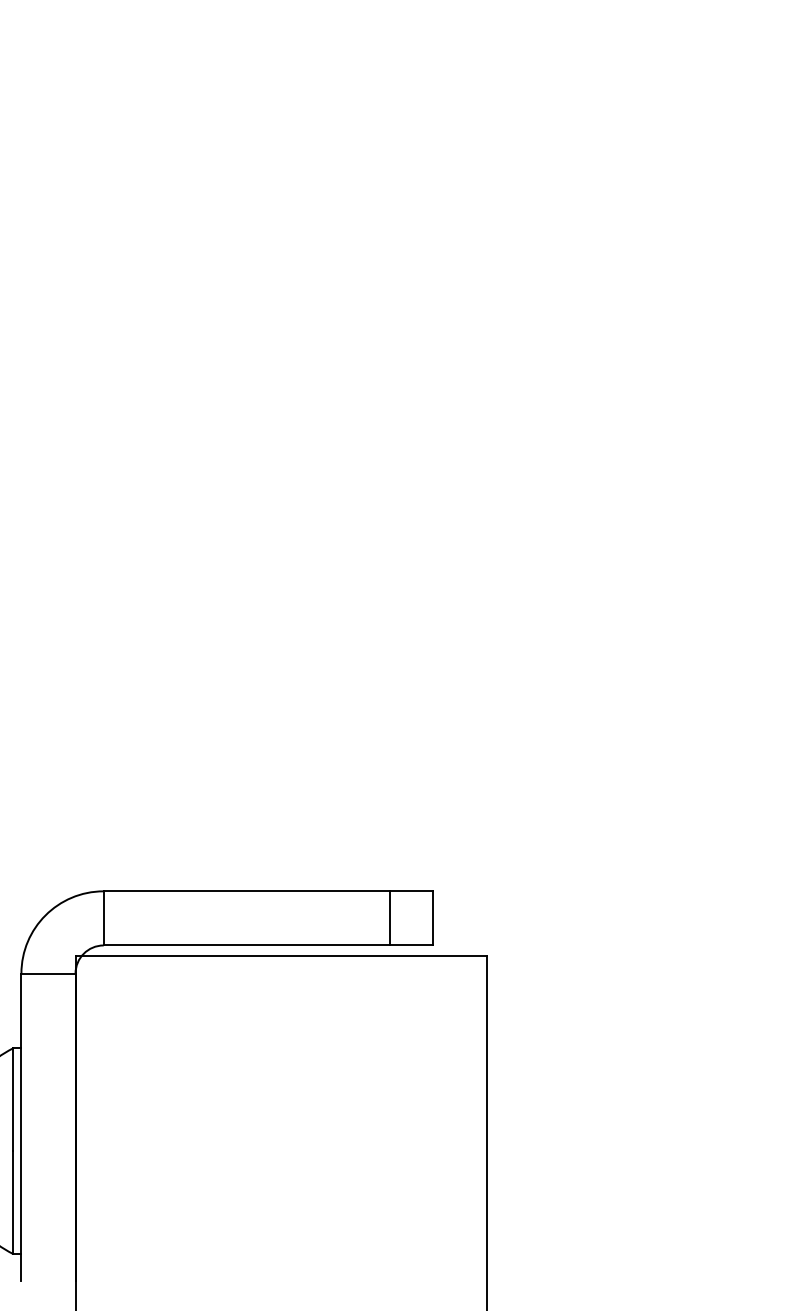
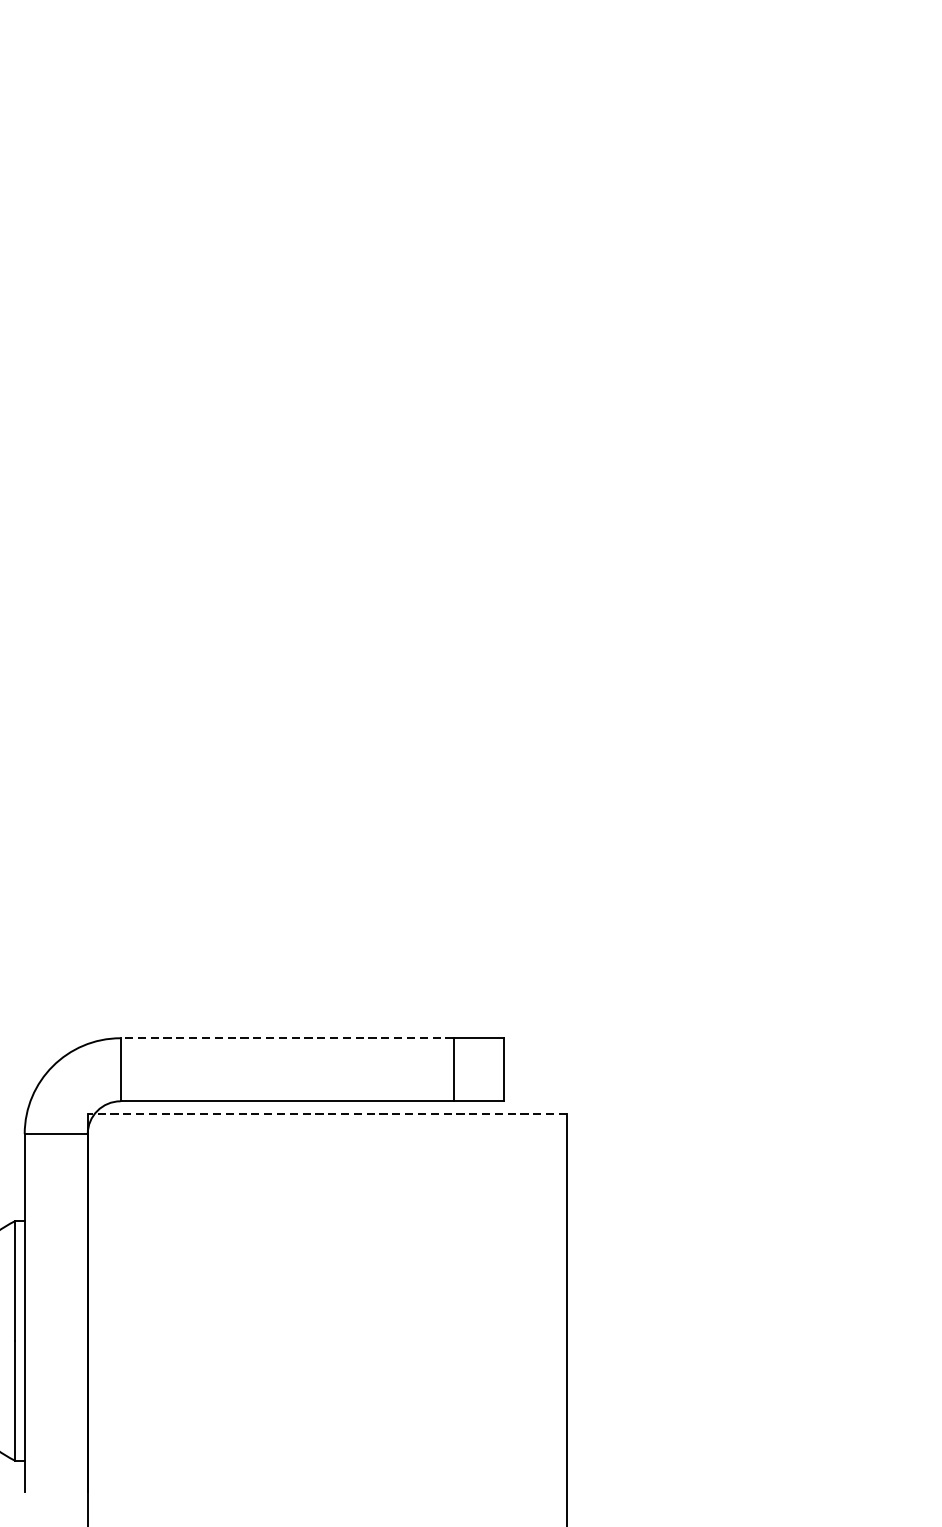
line: (246, 891) -> (286, 1038), solid -> dashed
line: (281, 956) -> (327, 1114), solid -> dashed

